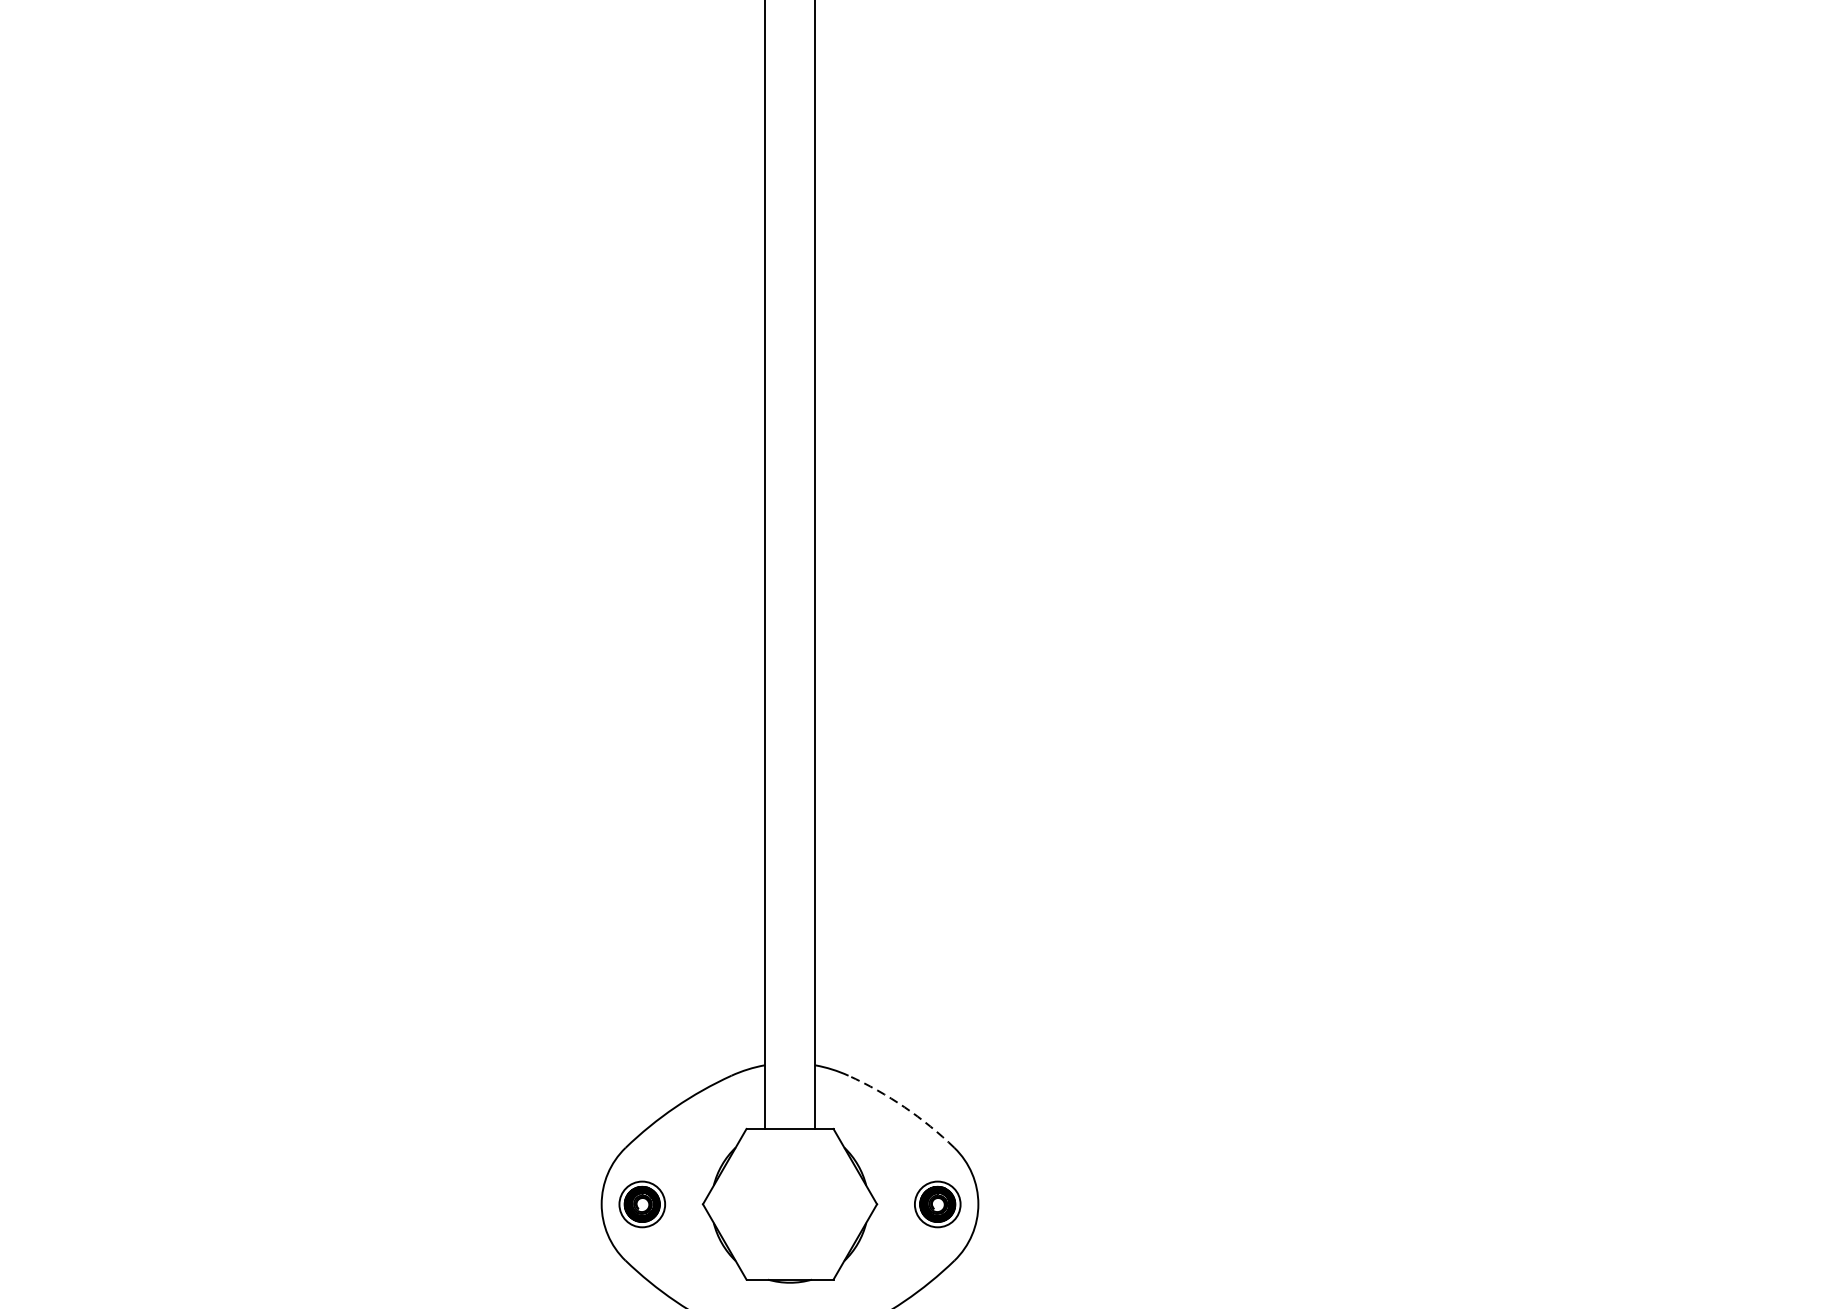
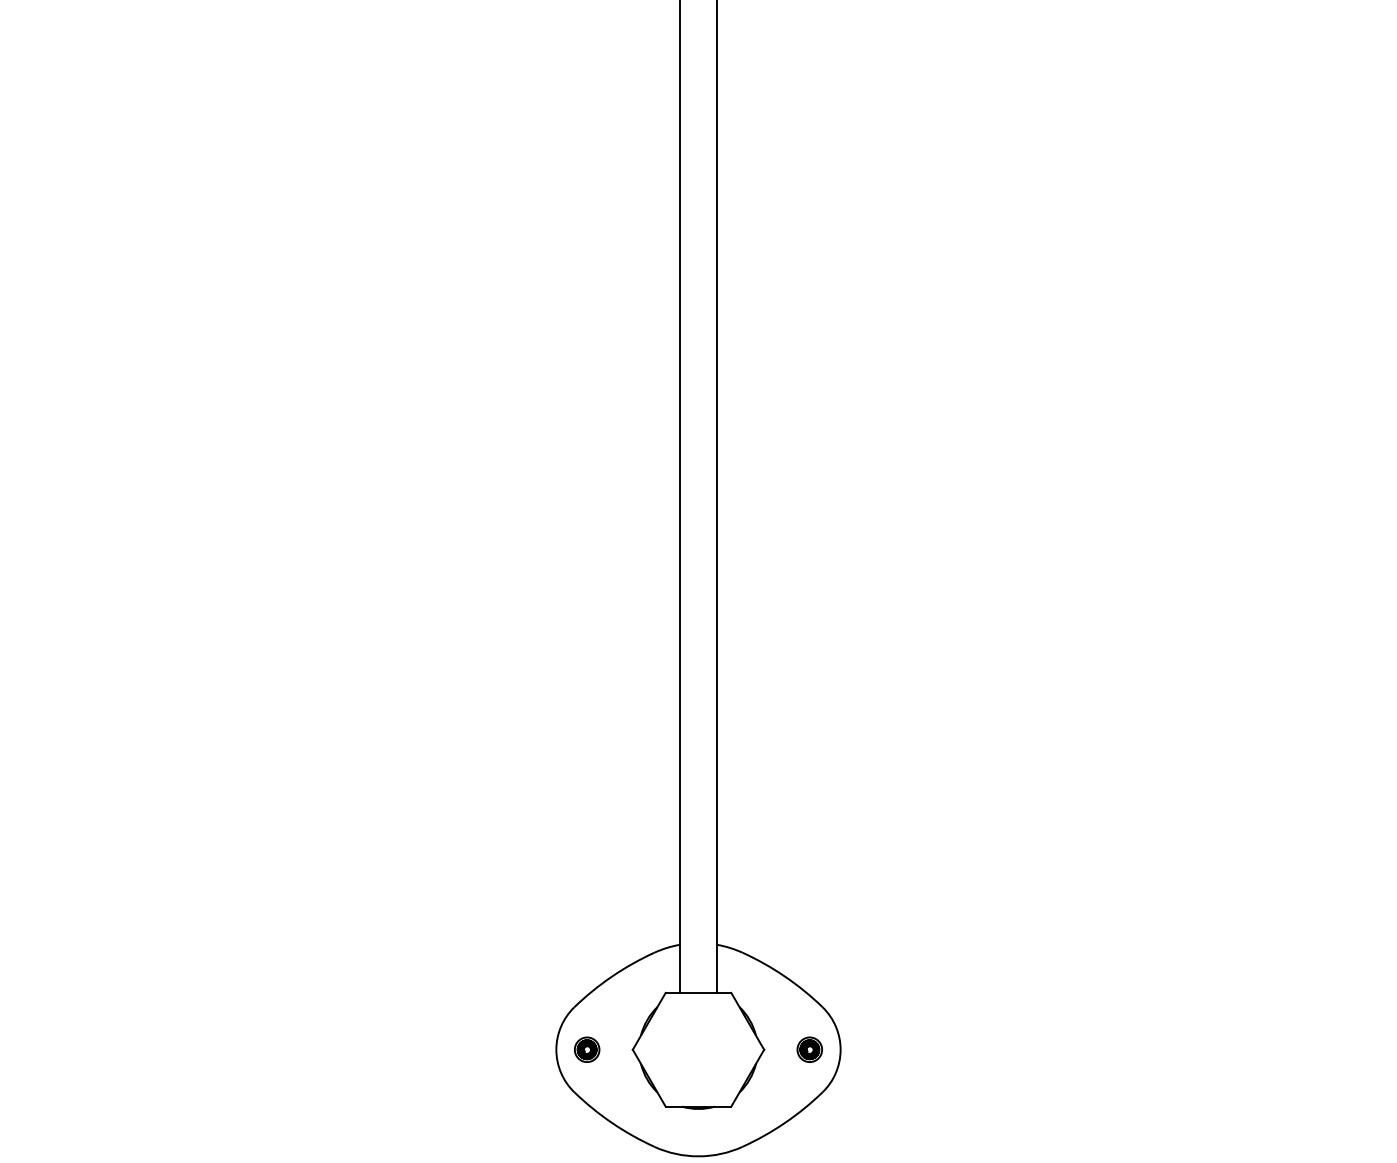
arc: (904, 1107) -> (784, 976), dashed -> solid
part: (642, 1203) -> (587, 1049), size x0.71
part: (937, 1203) -> (809, 1049), size x0.71

